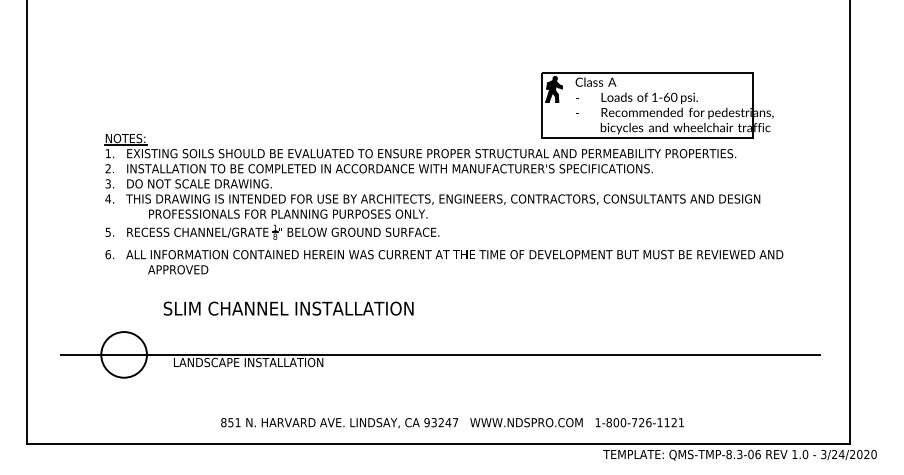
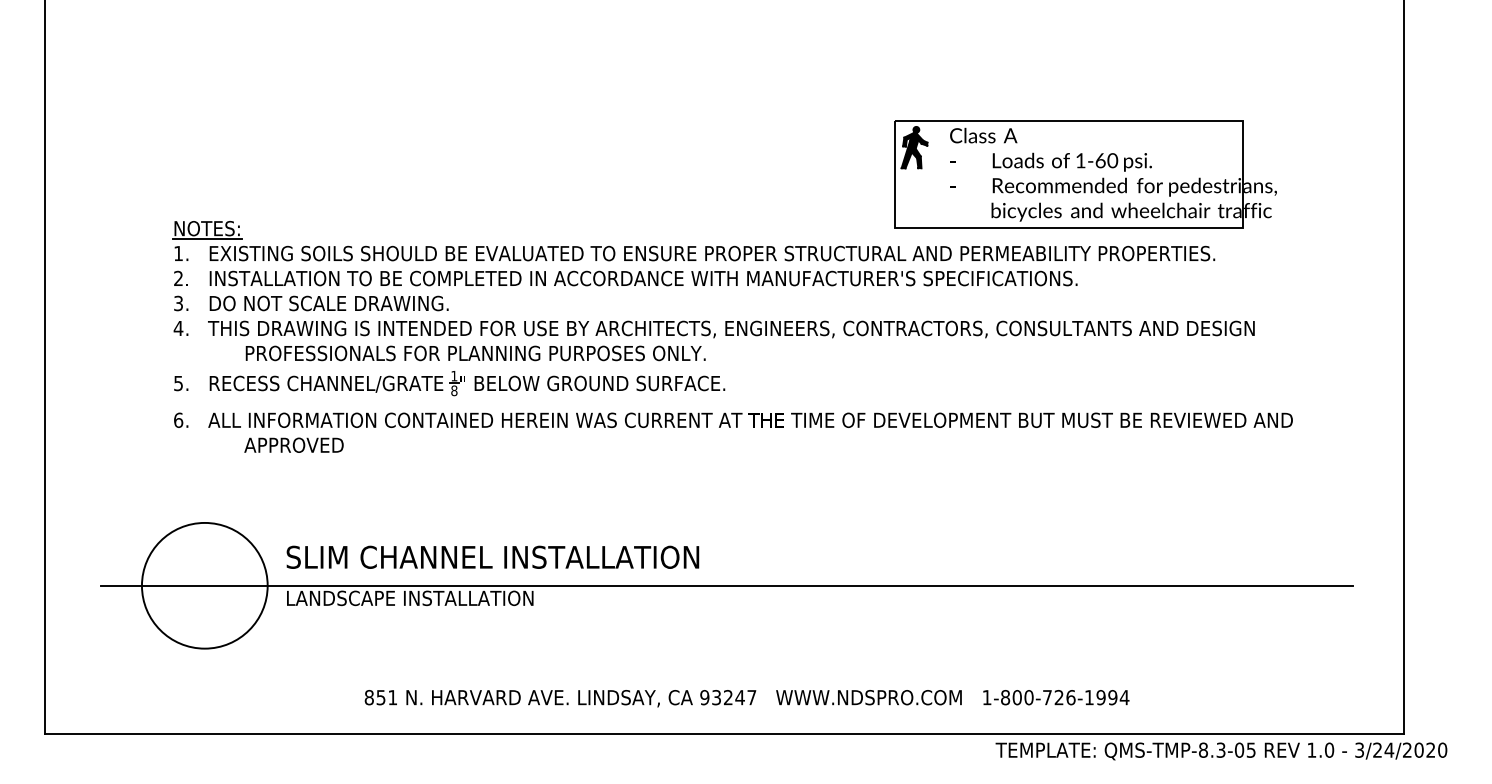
text: (288, 308) -> (492, 557), moved
circle: (124, 354) -> (205, 585), size x1.67
text: (674, 422) -> (1113, 697), 1-800-726-1121 -> 1-800-726-1994
text: (757, 454) -> (1250, 750), QMS-TMP-8.3-06 -> QMS-TMP-8.3-05

